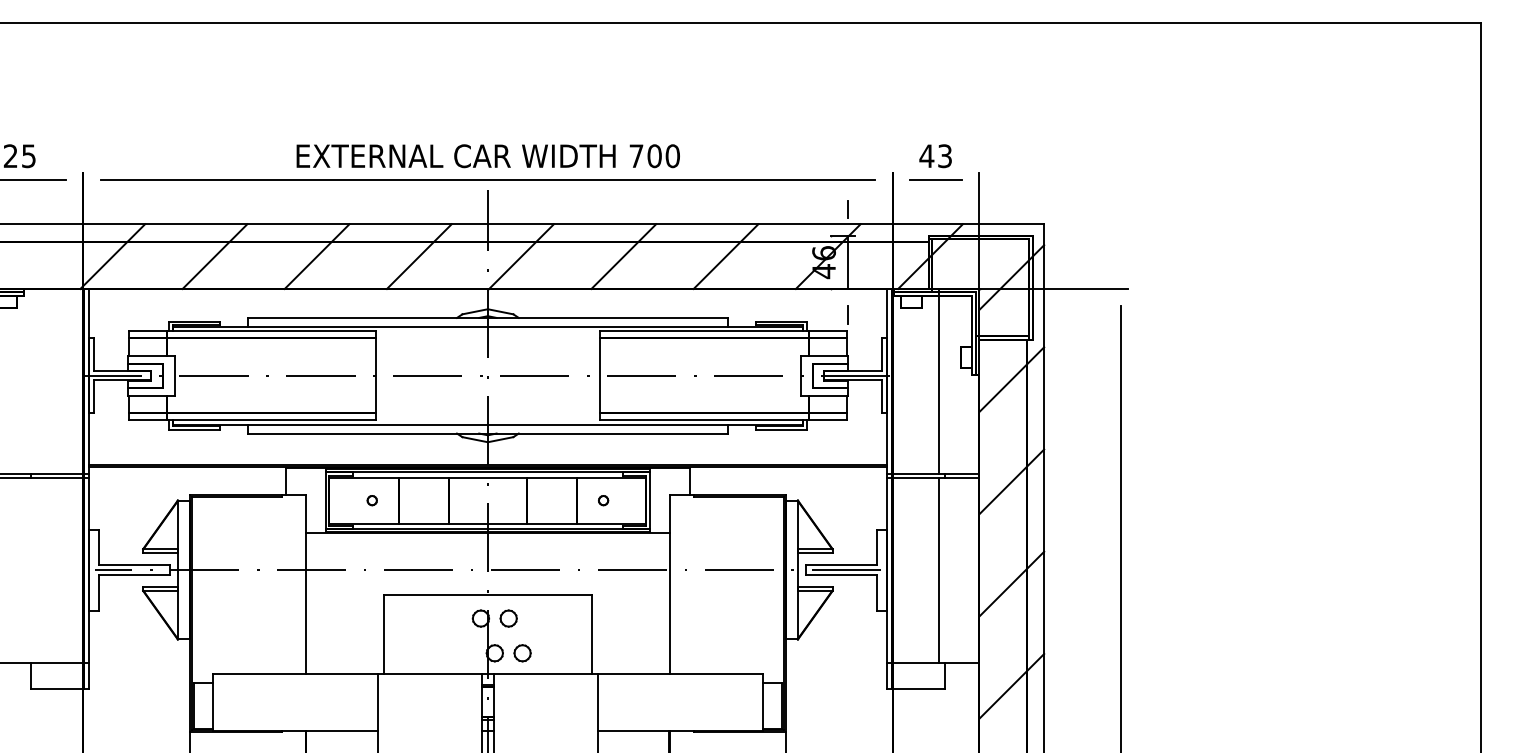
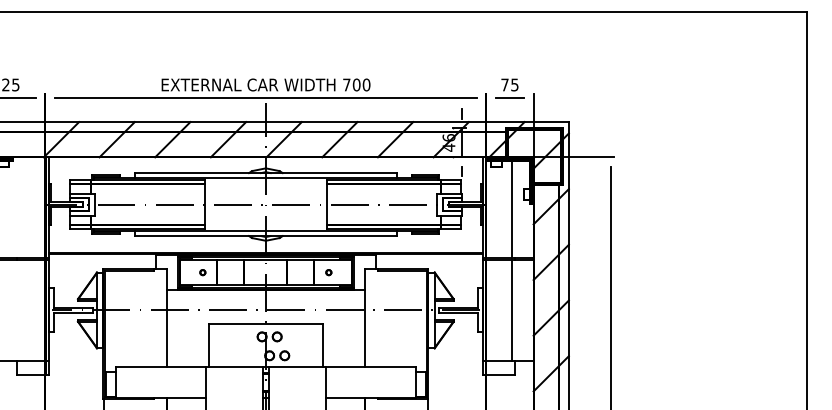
text: (935, 155) -> (509, 84), 43 -> 75

